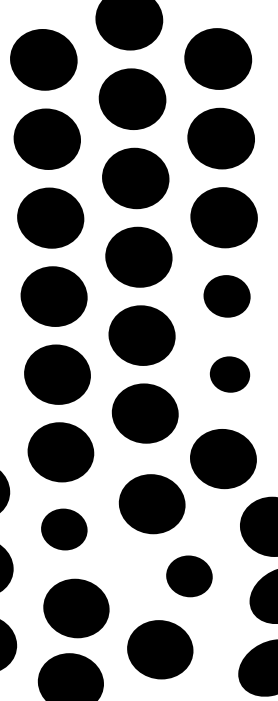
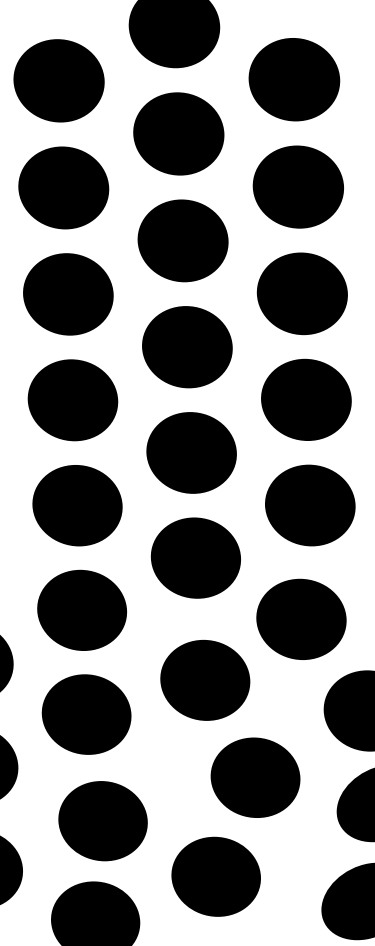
part: (226, 296) -> (305, 400), size x1.43
part: (229, 374) -> (309, 505), size x1.67
part: (64, 529) -> (86, 714), size x1.43
part: (189, 576) -> (255, 777), size x1.43

